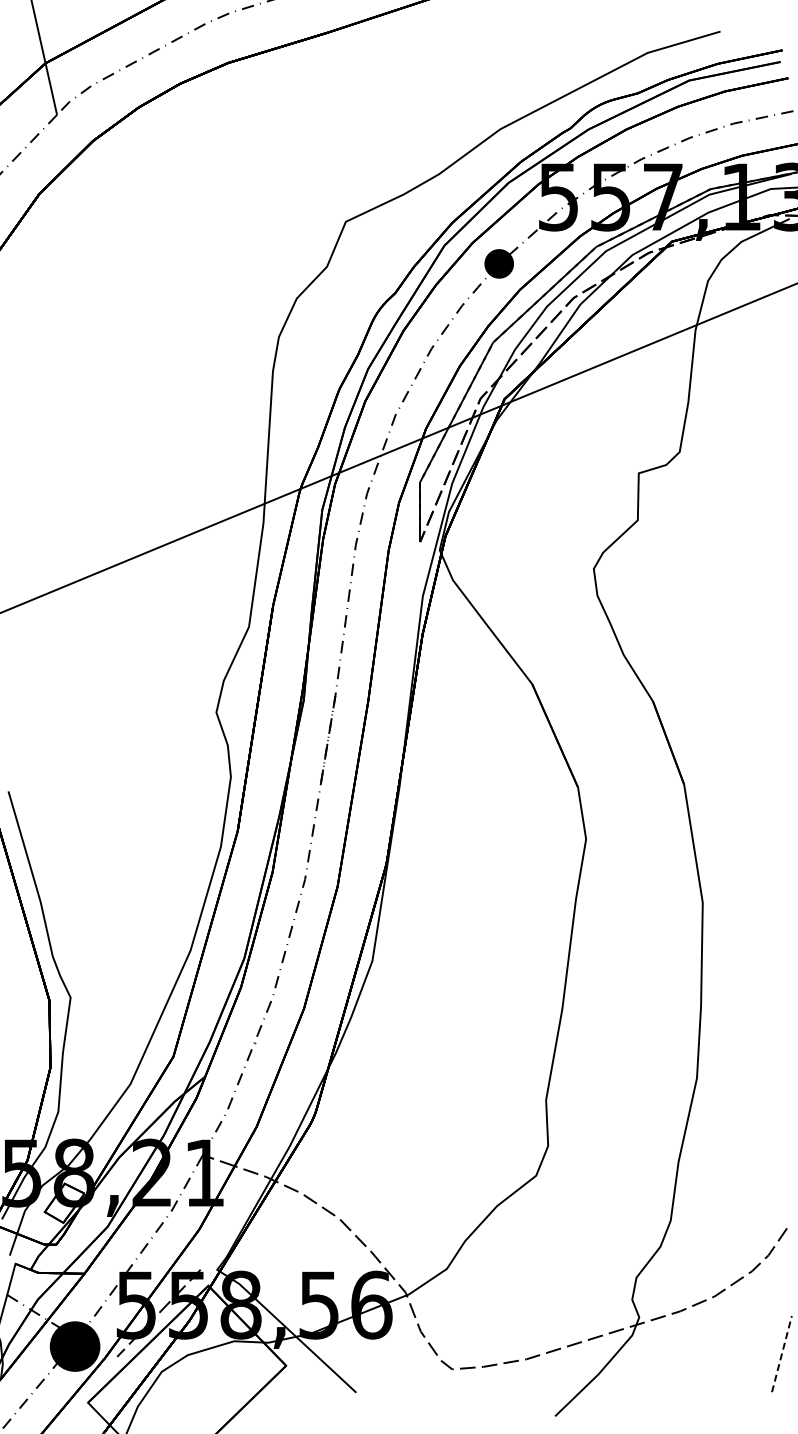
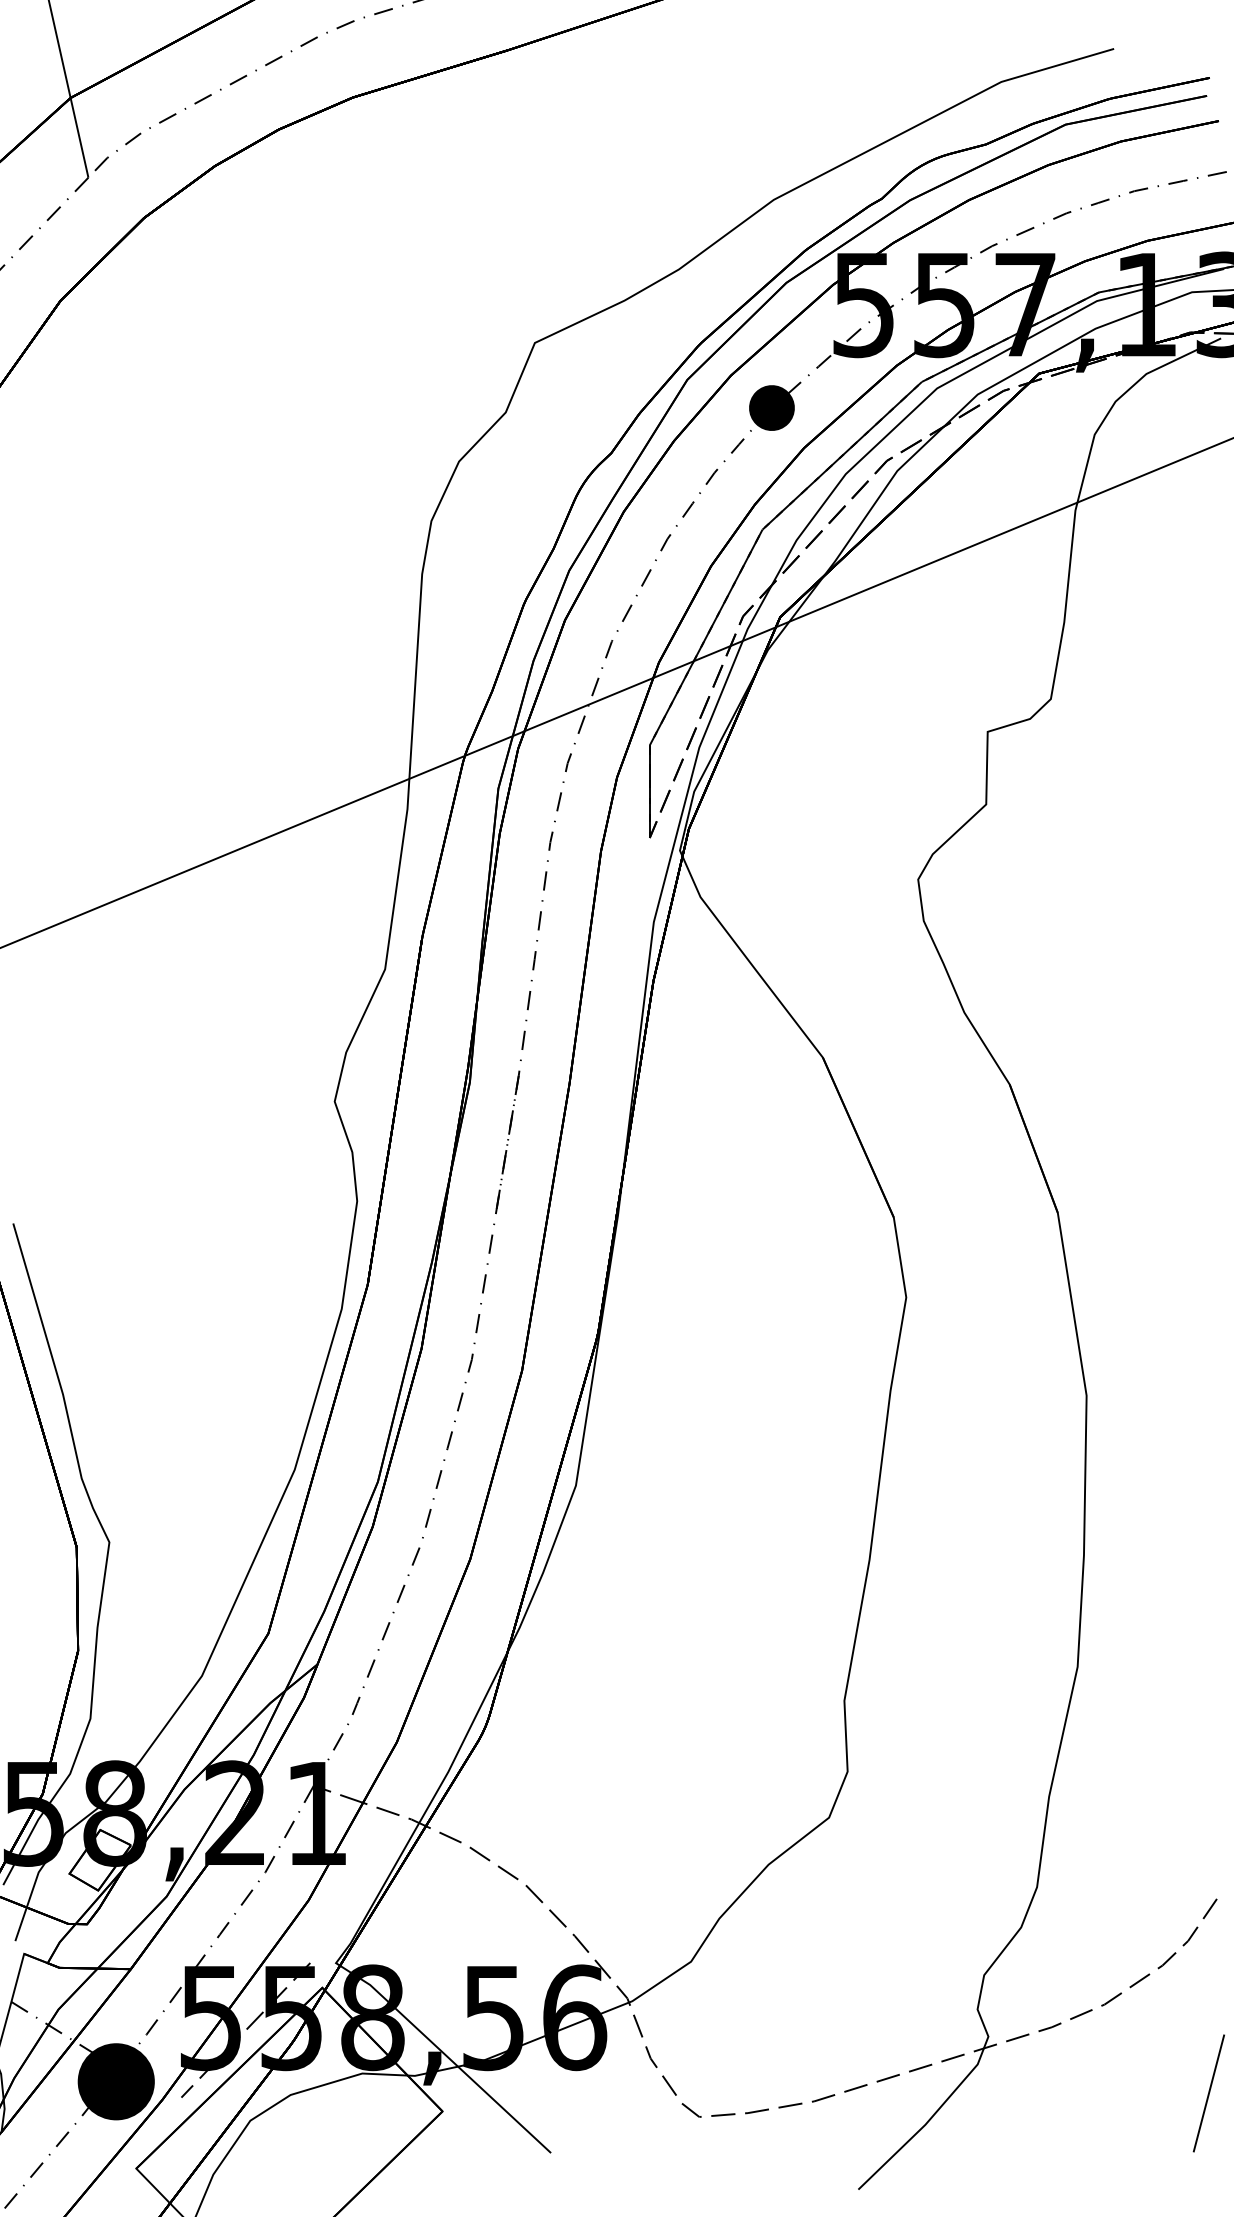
line: (782, 1353) -> (1209, 2092), dashed -> solid

